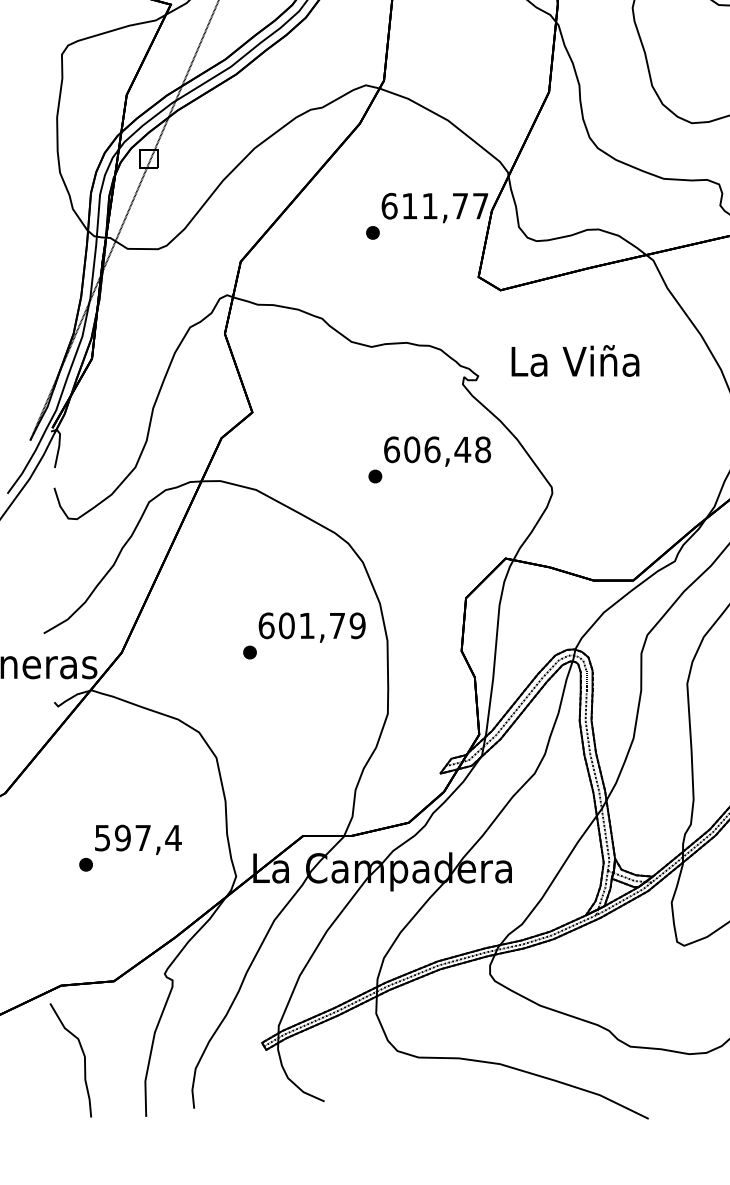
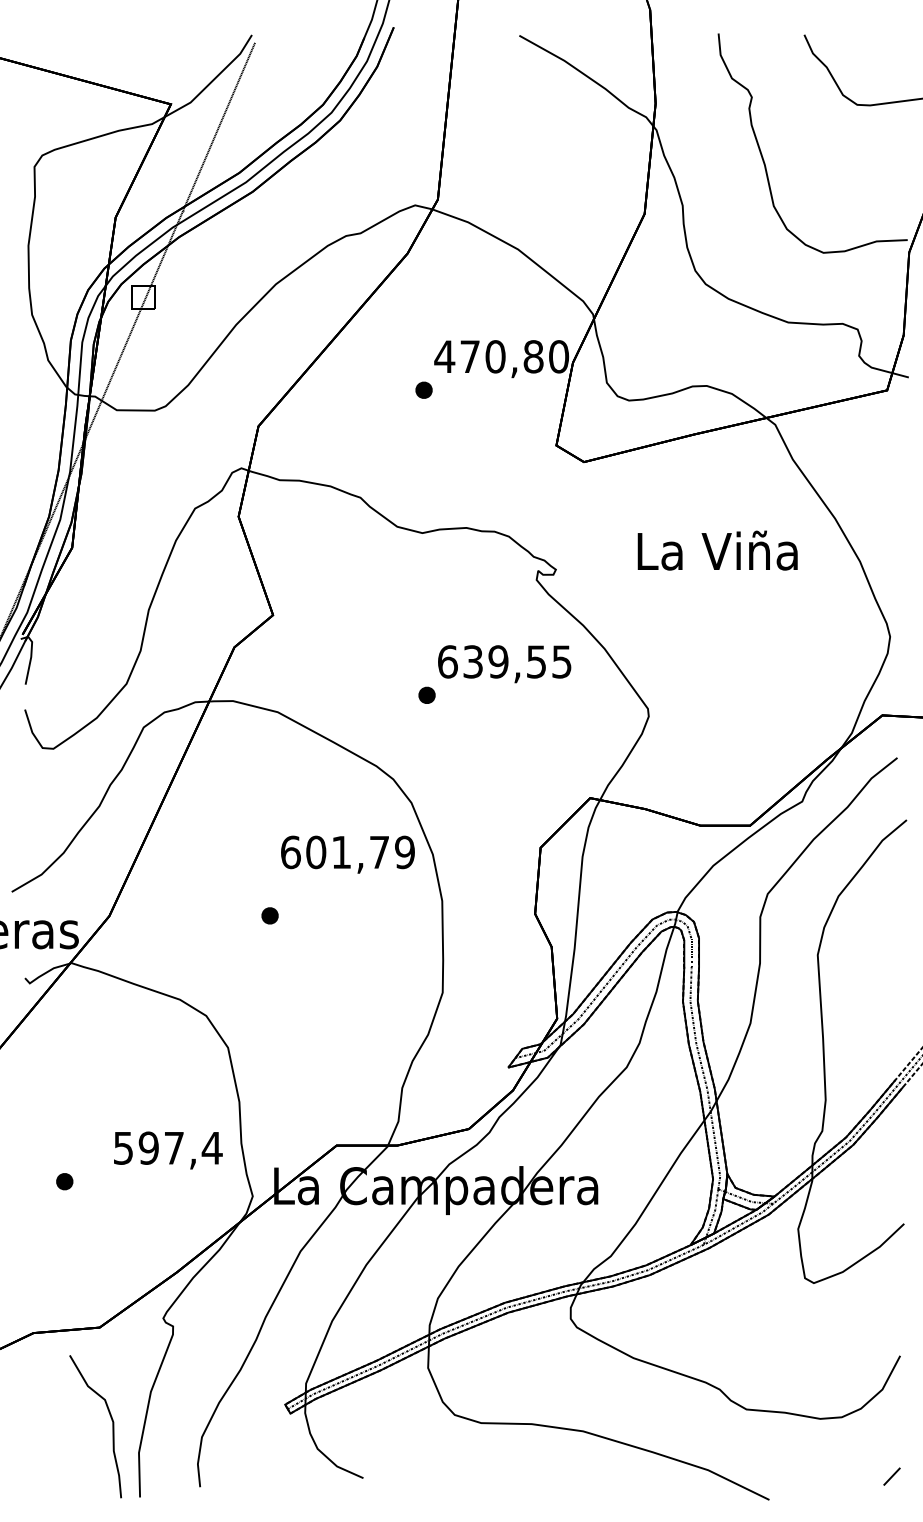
text: (434, 205) -> (501, 356), 611,77 -> 470,80
text: (575, 360) -> (717, 550), moved
text: (447, 449) -> (517, 661), 606,48 -> 639,55
text: (311, 627) -> (347, 854), moved
text: (138, 839) -> (168, 1150), moved
part: (84, 1060) -> (112, 1426), moved

